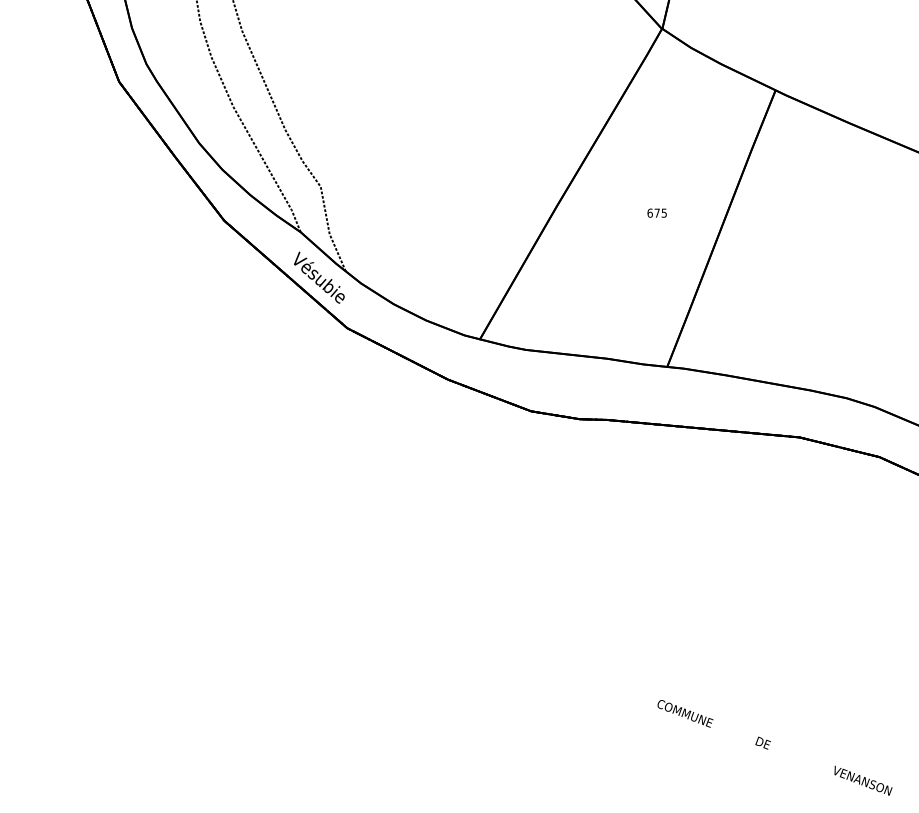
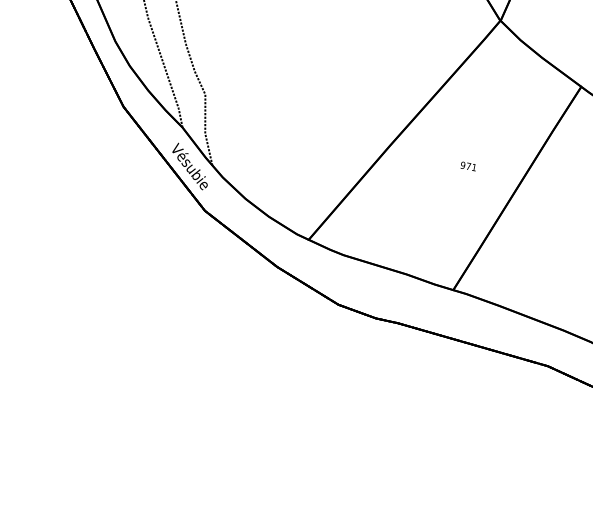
text: (656, 212) -> (468, 165), 675 -> 971

